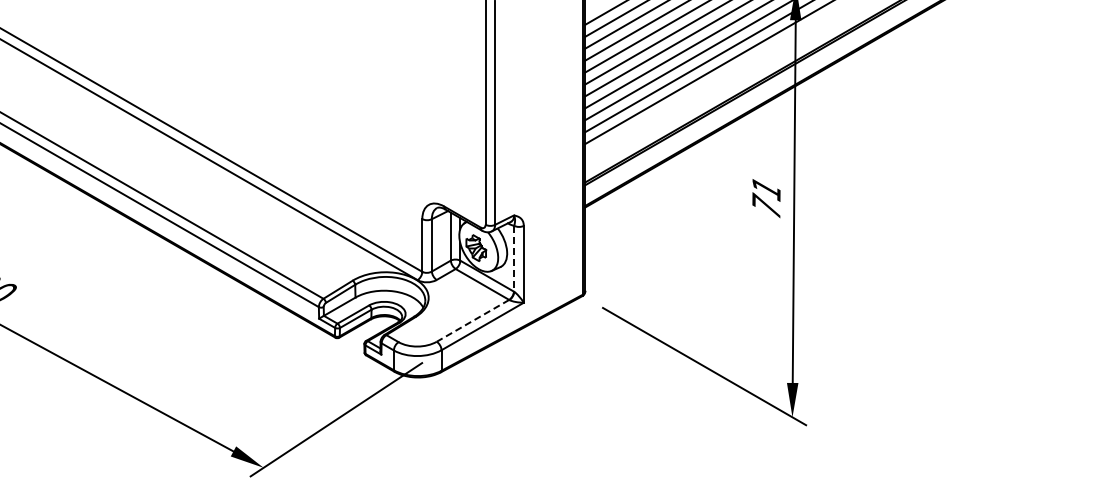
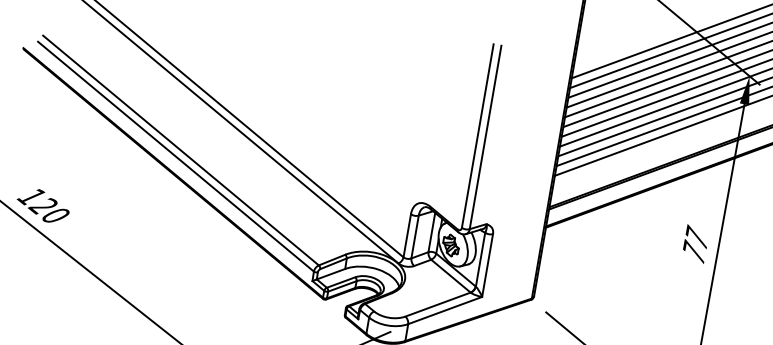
text: (766, 187) -> (696, 236), 71 -> 77
line: (514, 259) -> (480, 260), dashed -> solid
line: (473, 320) -> (438, 304), dashed -> solid

